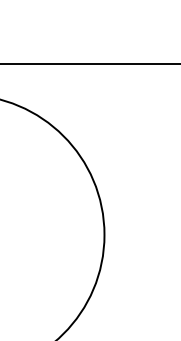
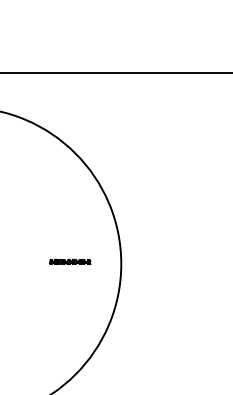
part: (59, 232) -> (70, 261), added

